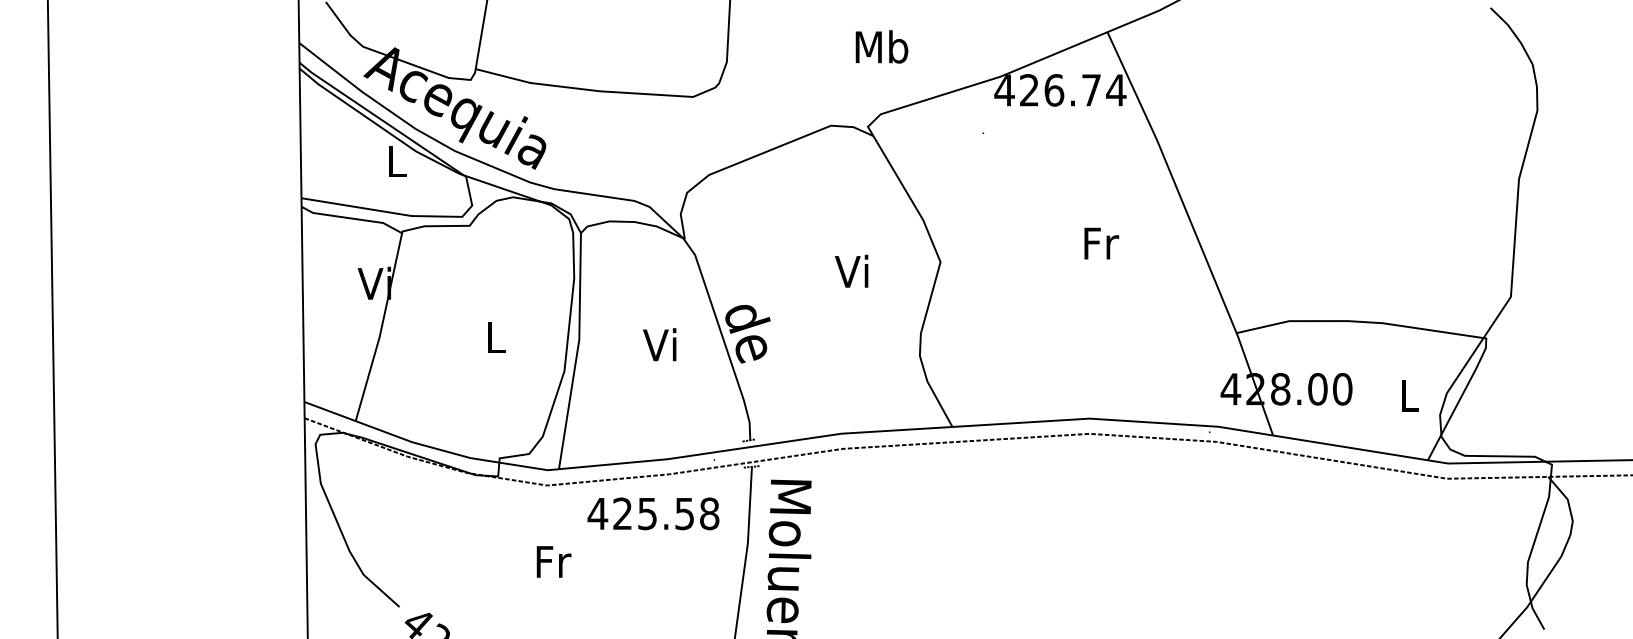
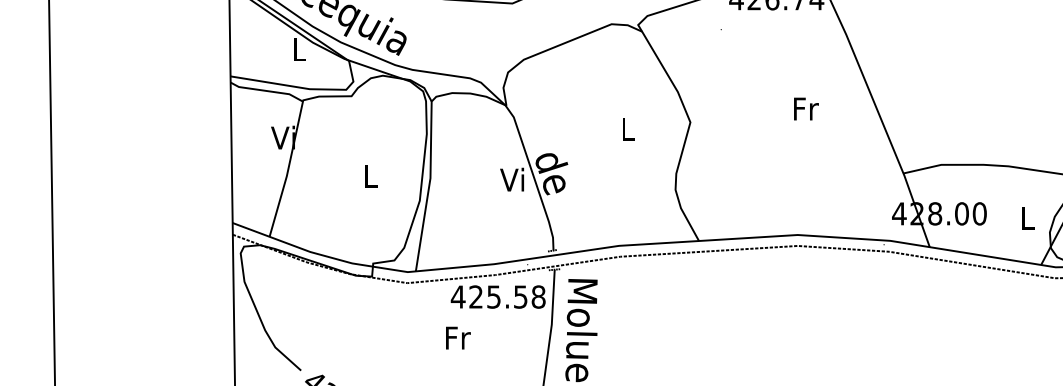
text: (851, 270) -> (626, 128), Vi -> L
text: (659, 344) -> (511, 179), moved
text: (653, 513) -> (498, 296), moved
text: (553, 561) -> (457, 337), moved

